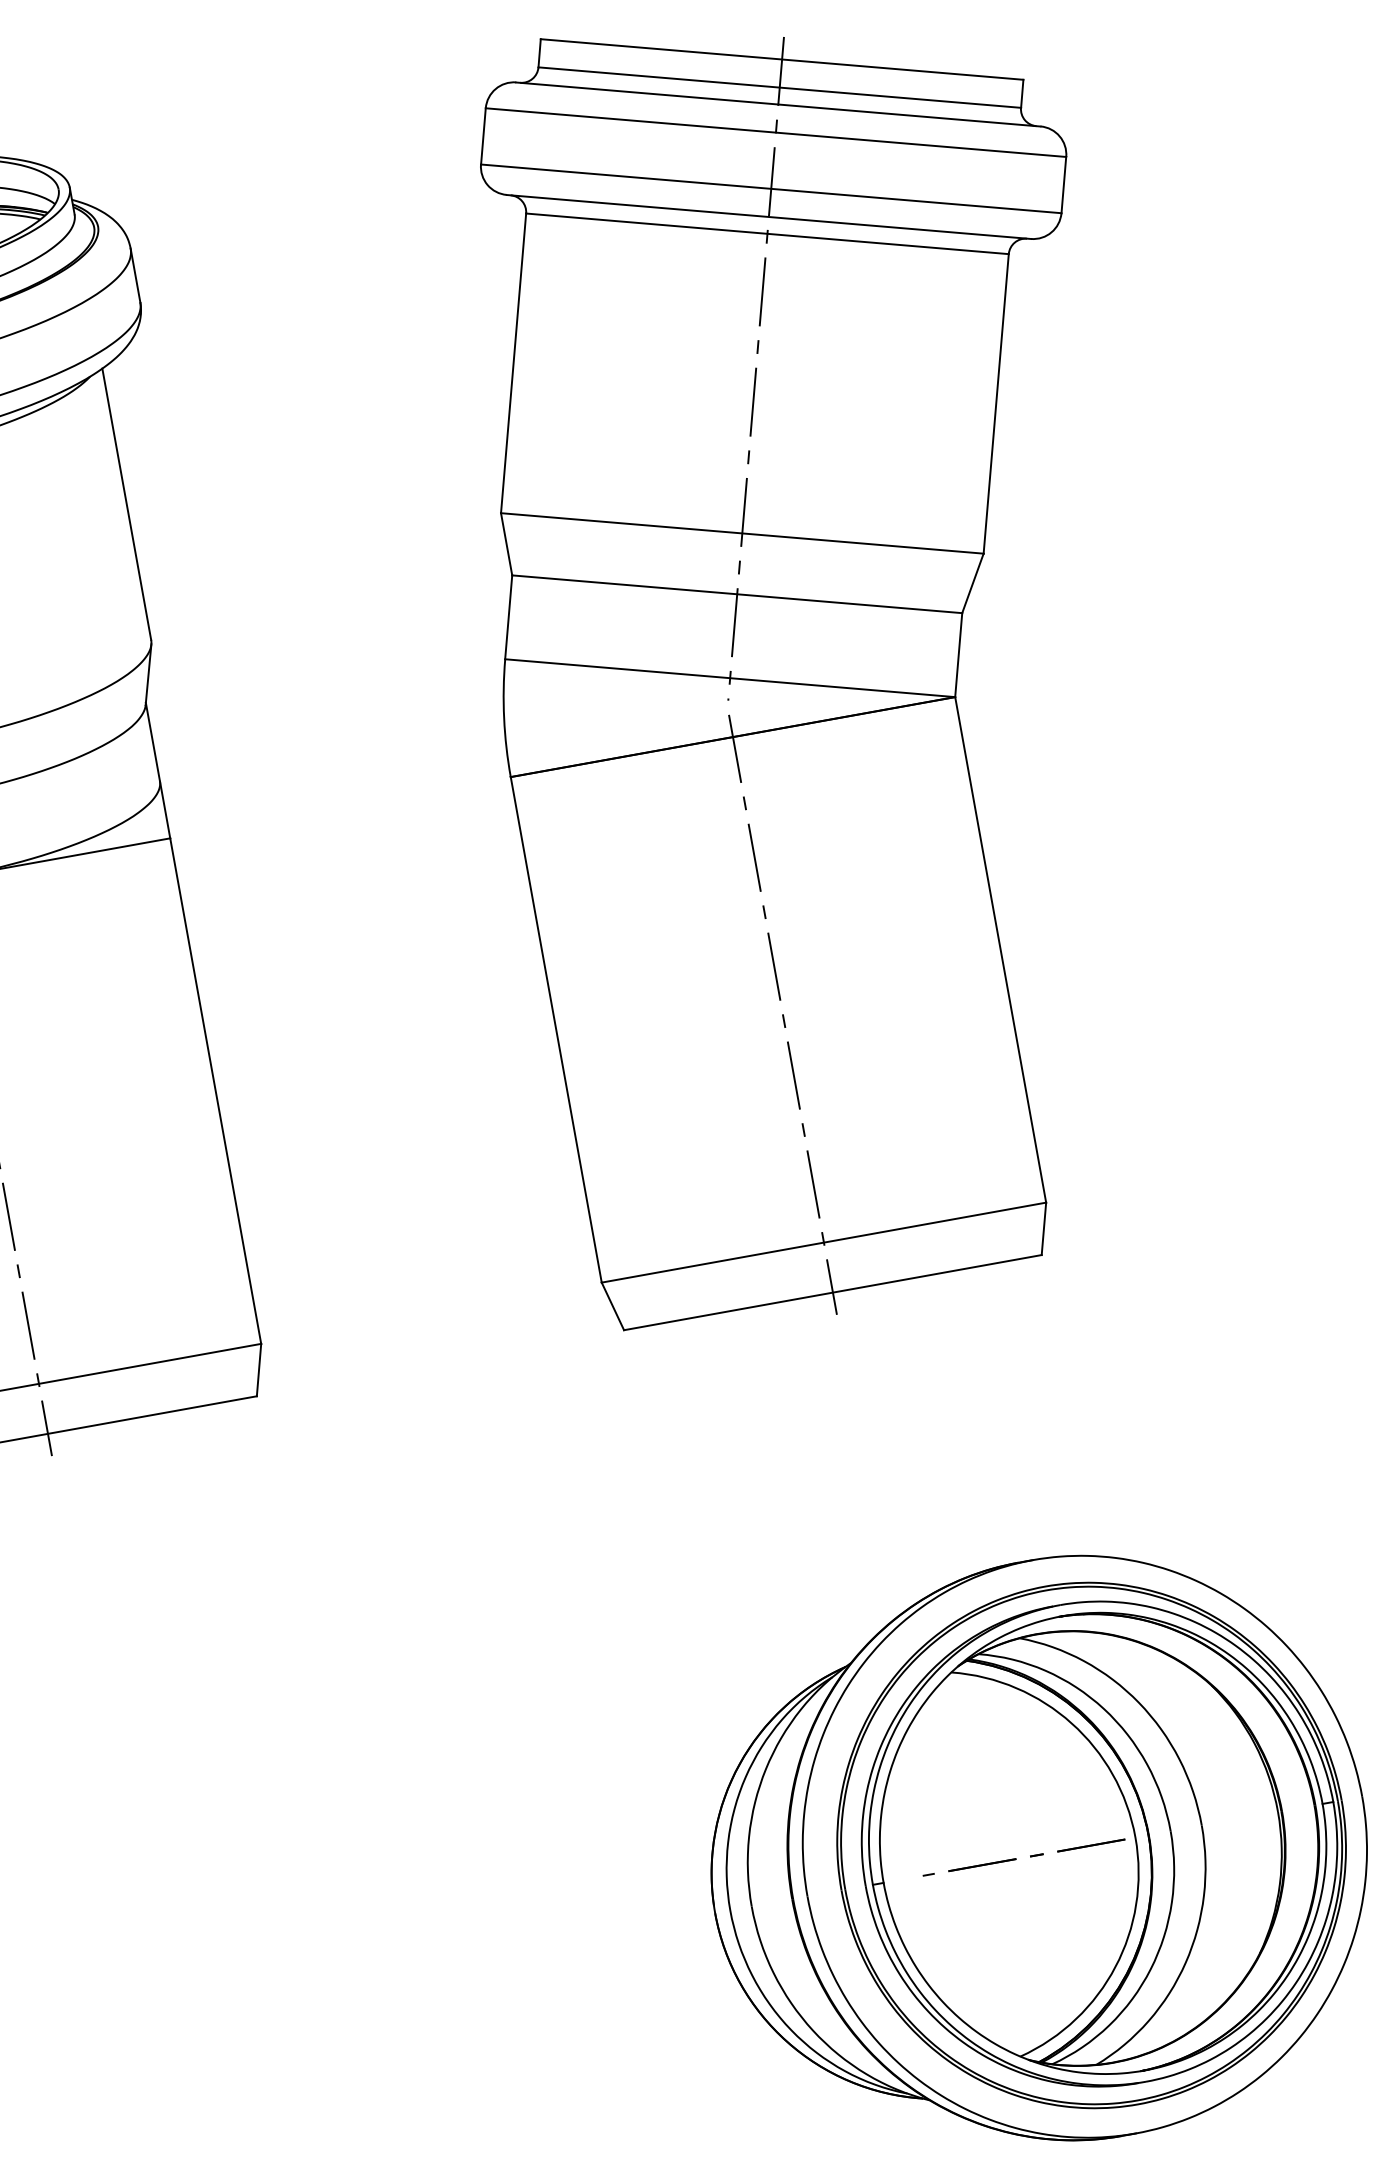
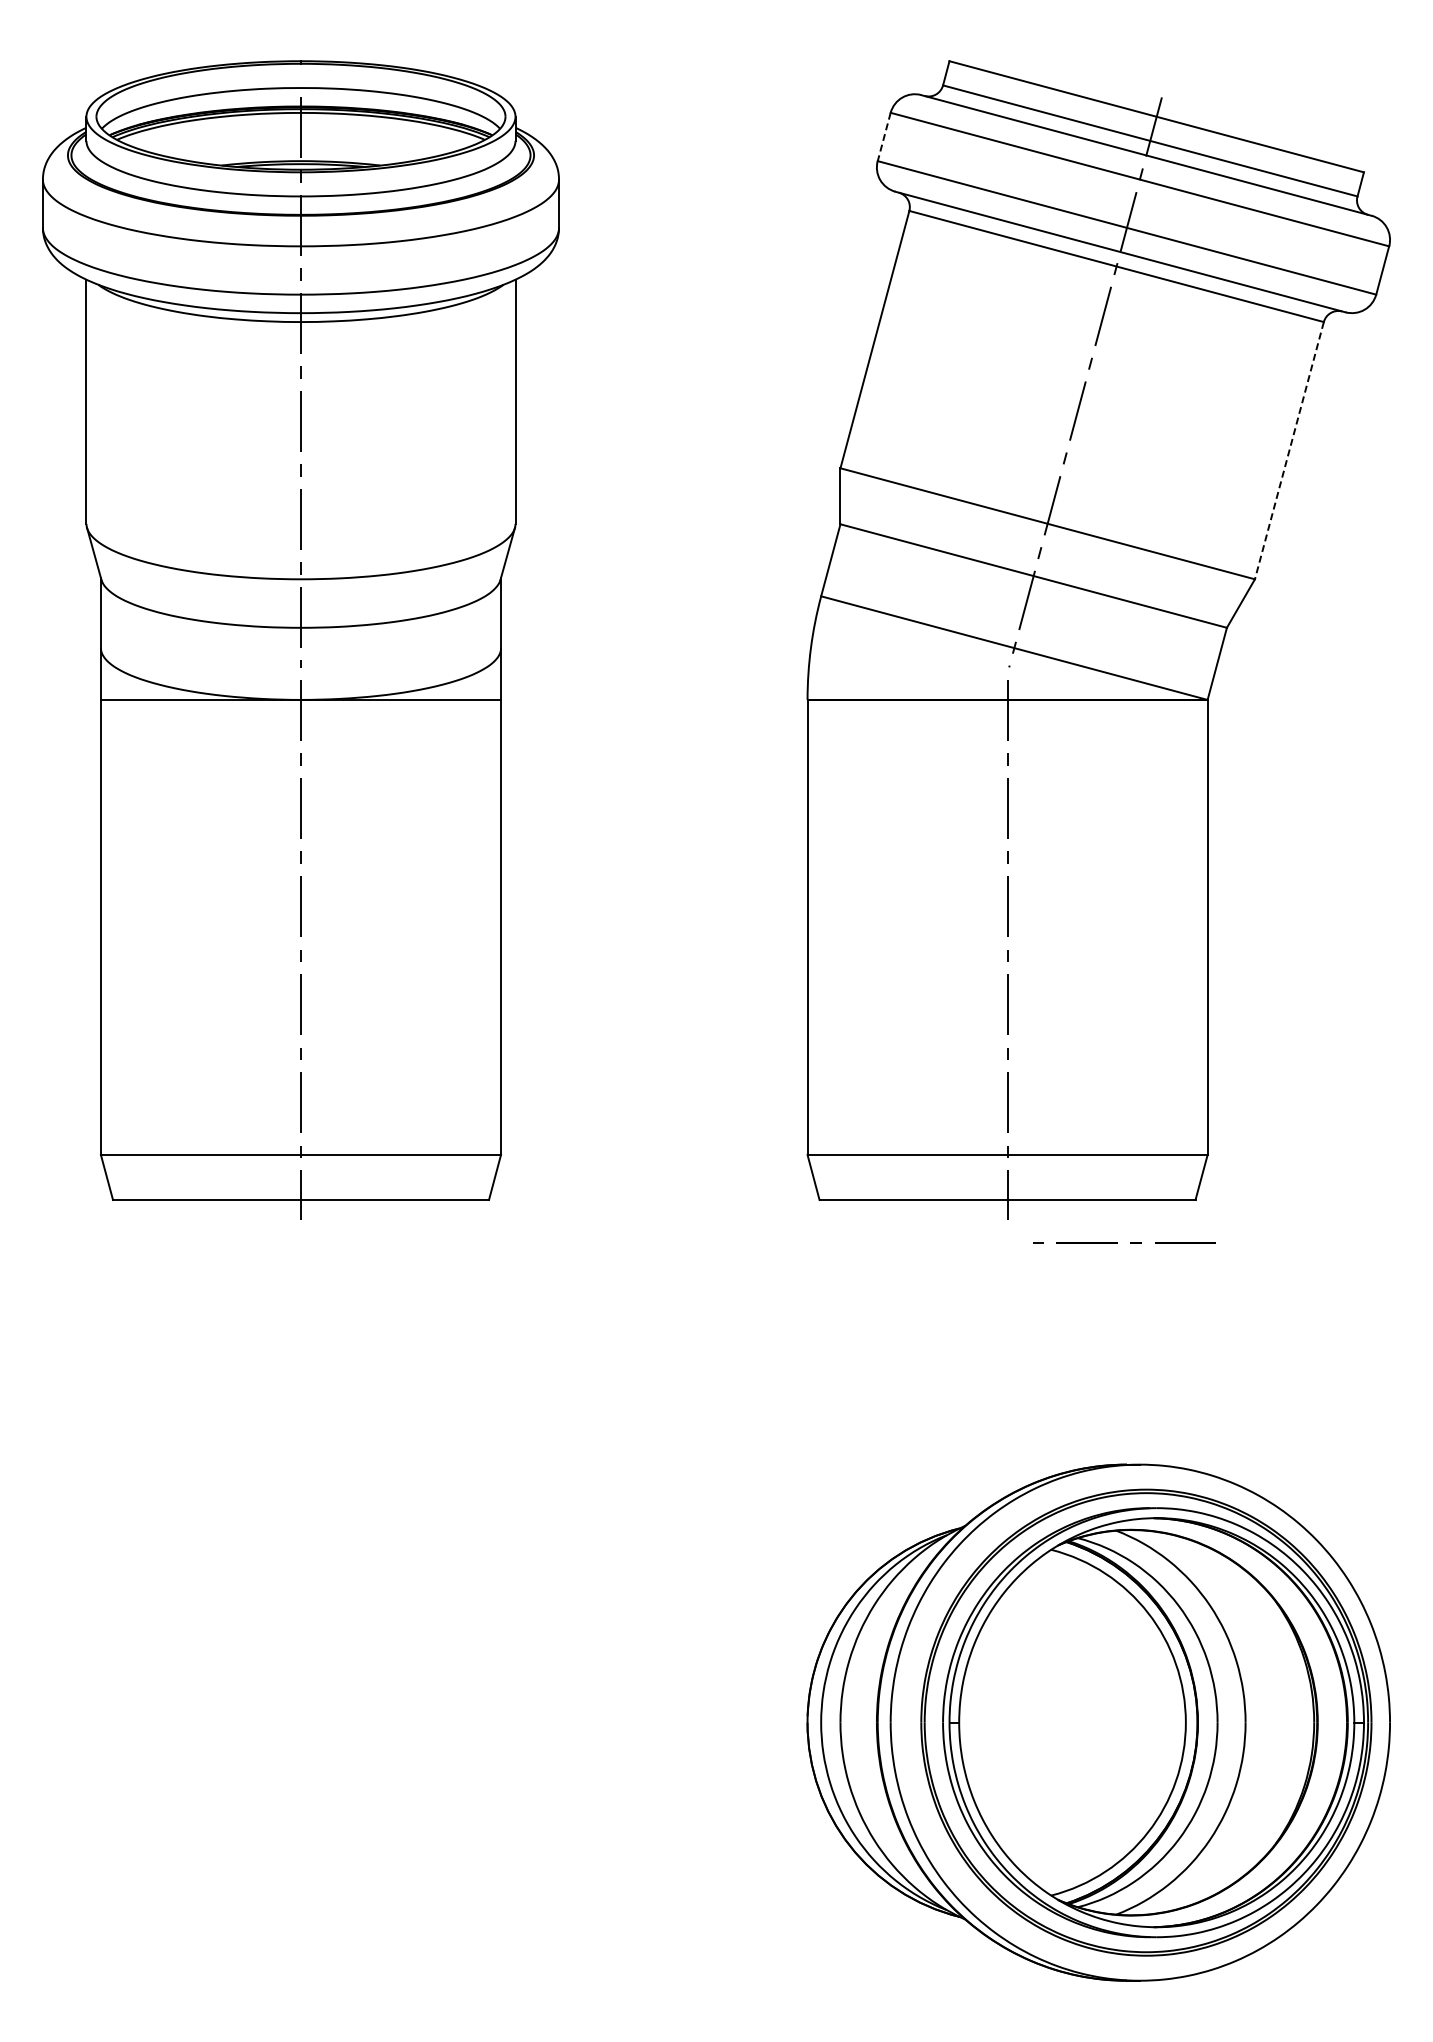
line: (483, 136) -> (884, 137), solid -> dashed
line: (996, 404) -> (1289, 451), solid -> dashed
line: (1030, 1856) -> (1130, 1242), moved

